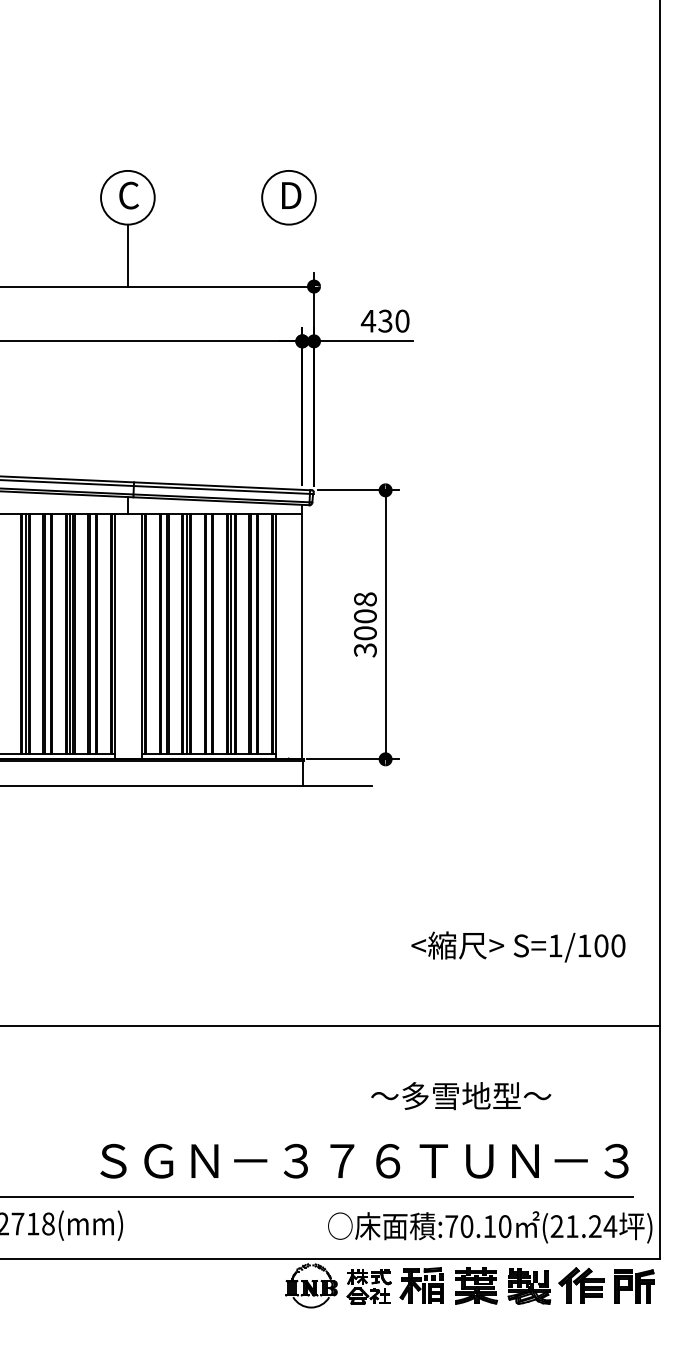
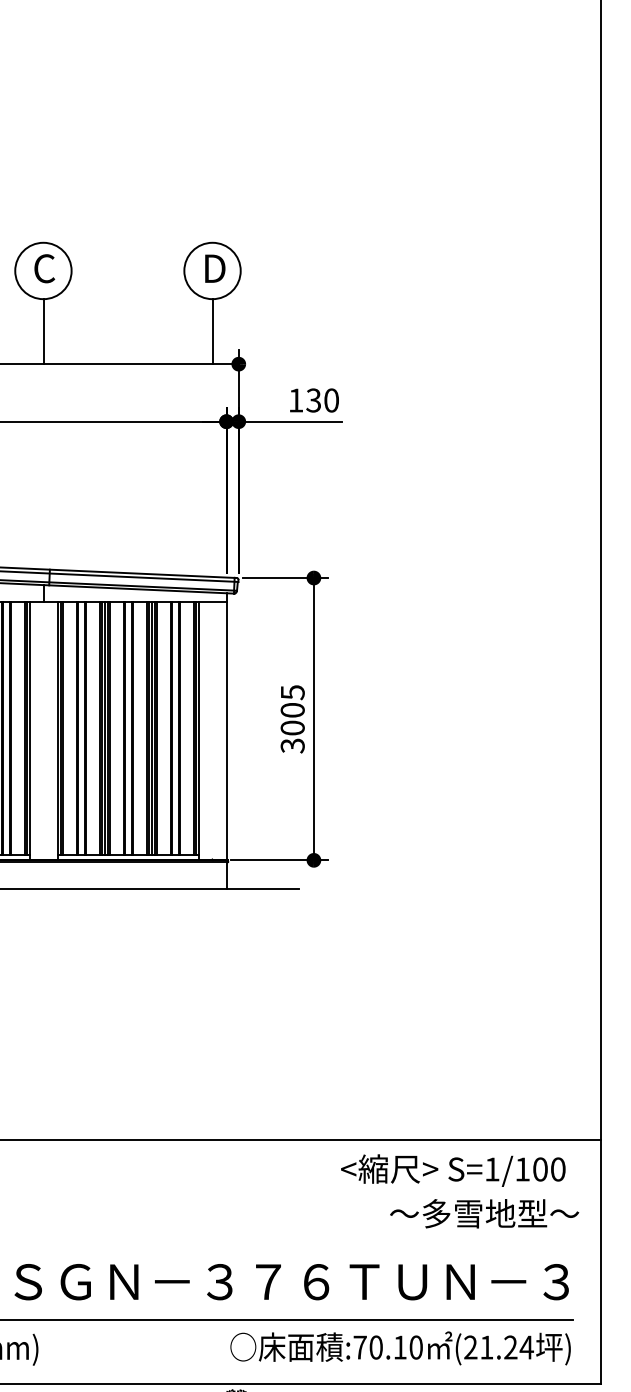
line: (289, 255) -> (213, 331), added
text: (368, 321) -> (295, 400), 430 -> 130
text: (365, 599) -> (292, 692), 3008 -> 3005
text: (518, 946) -> (453, 1170), moved
text: (461, 1096) -> (484, 1214), moved
text: (490, 1227) -> (400, 1348), moved

